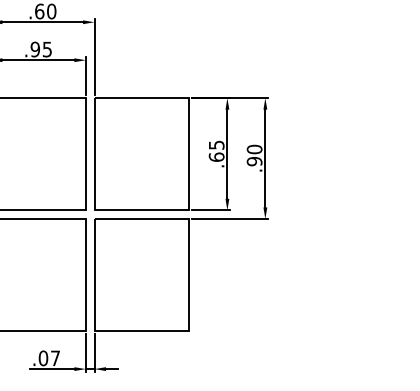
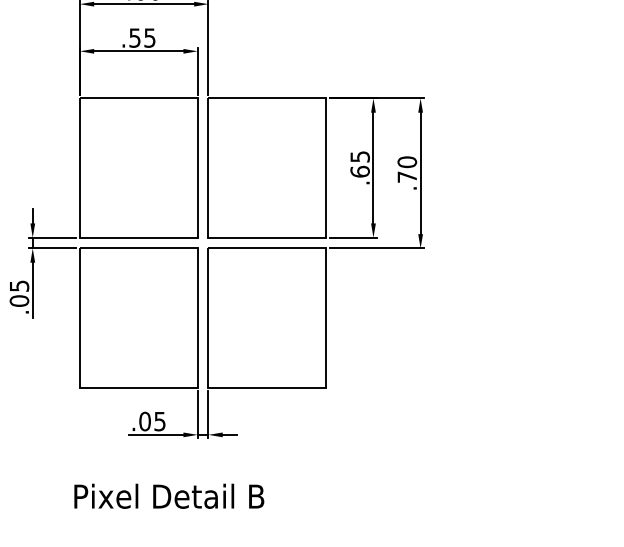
text: (34, 49) -> (134, 37), .95 -> .55
text: (254, 161) -> (407, 177), .90 -> .70
text: (55, 358) -> (159, 421), .07 -> .05

